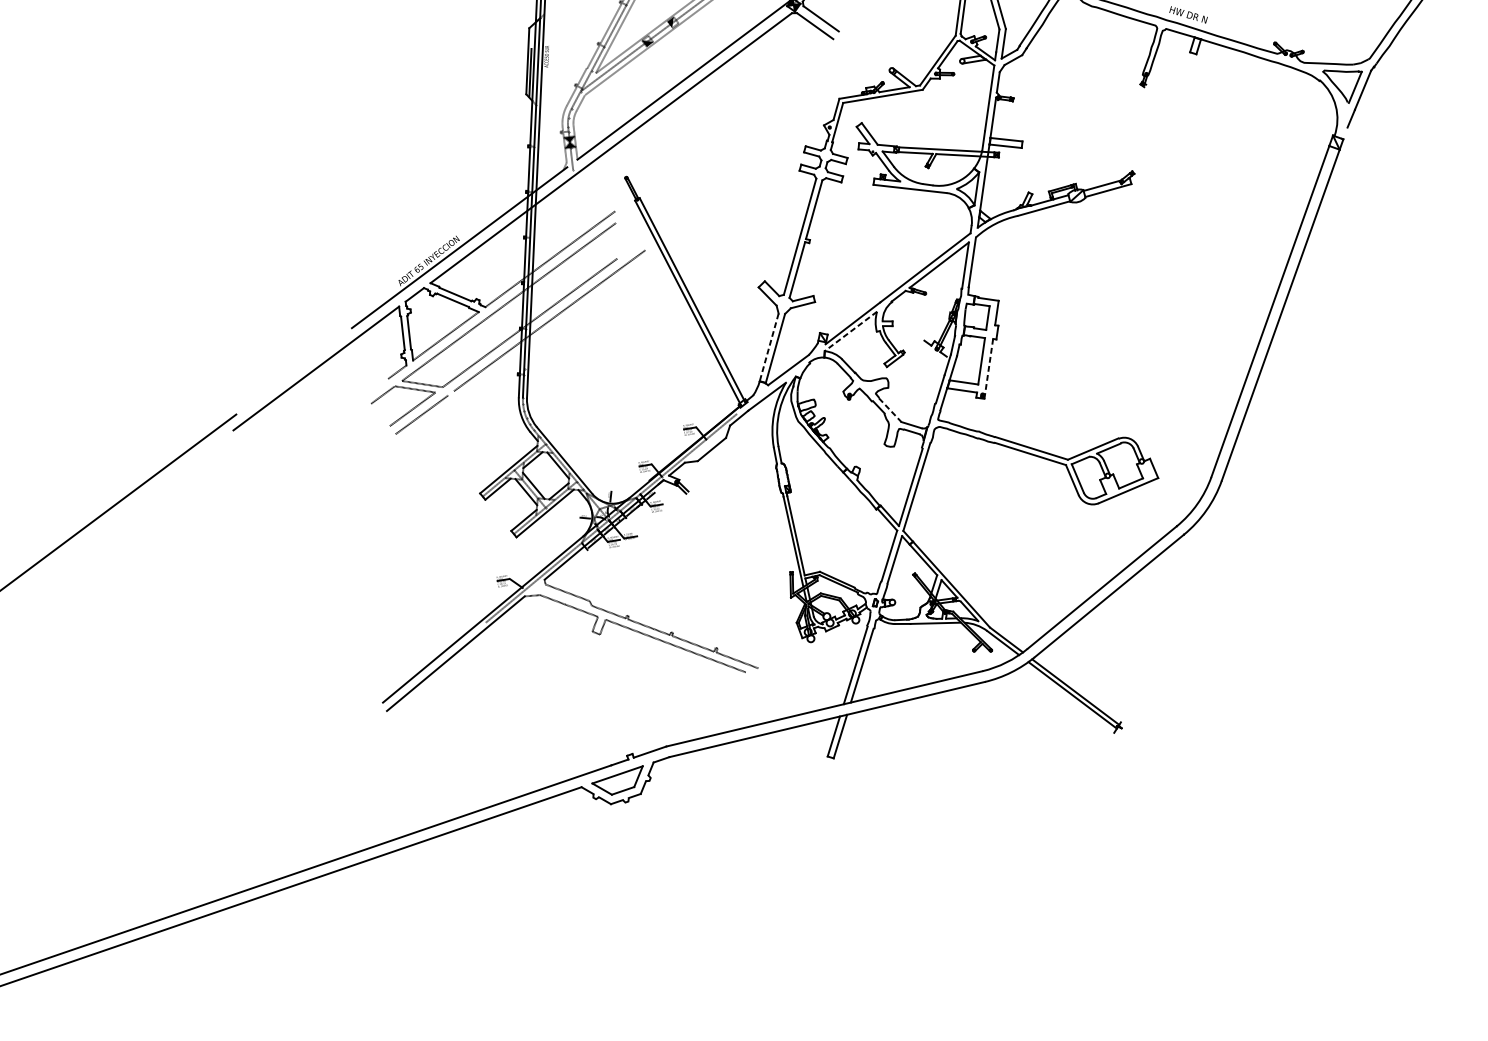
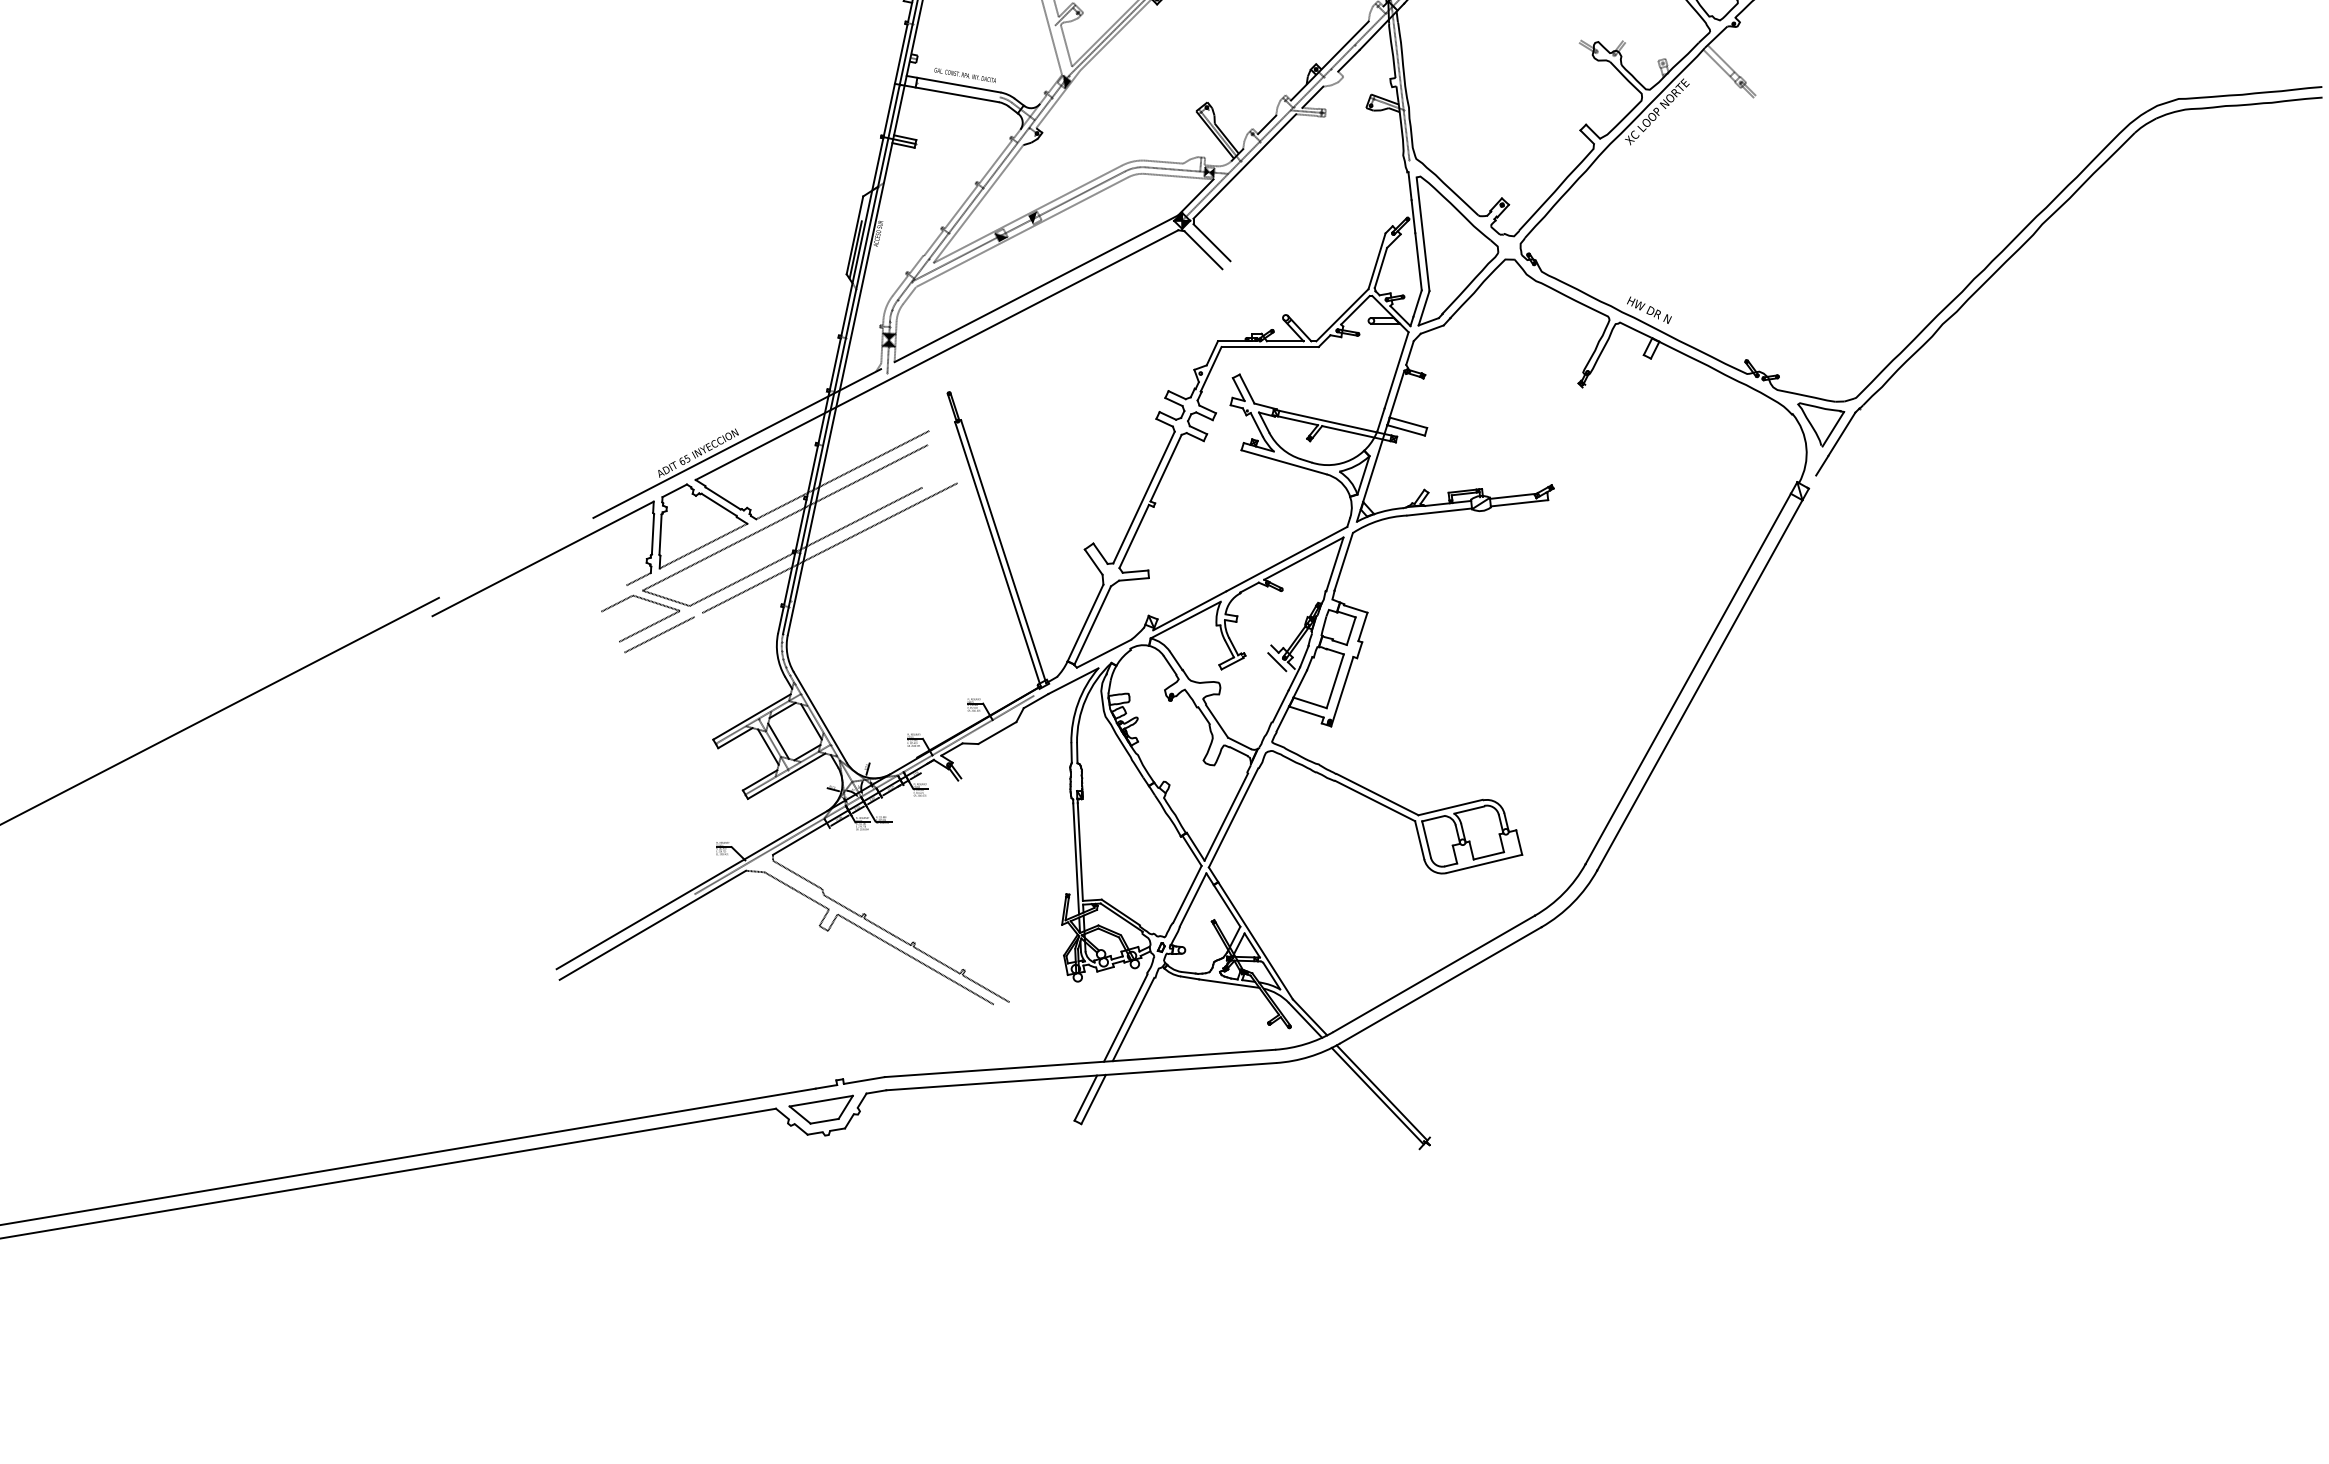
line: (850, 331) -> (1185, 620), dashed -> solid
line: (769, 347) -> (1085, 623), dashed -> solid
line: (931, 353) -> (1277, 662), added
line: (988, 368) -> (1342, 691), dashed -> solid
line: (890, 410) -> (1217, 721), dashed -> solid

